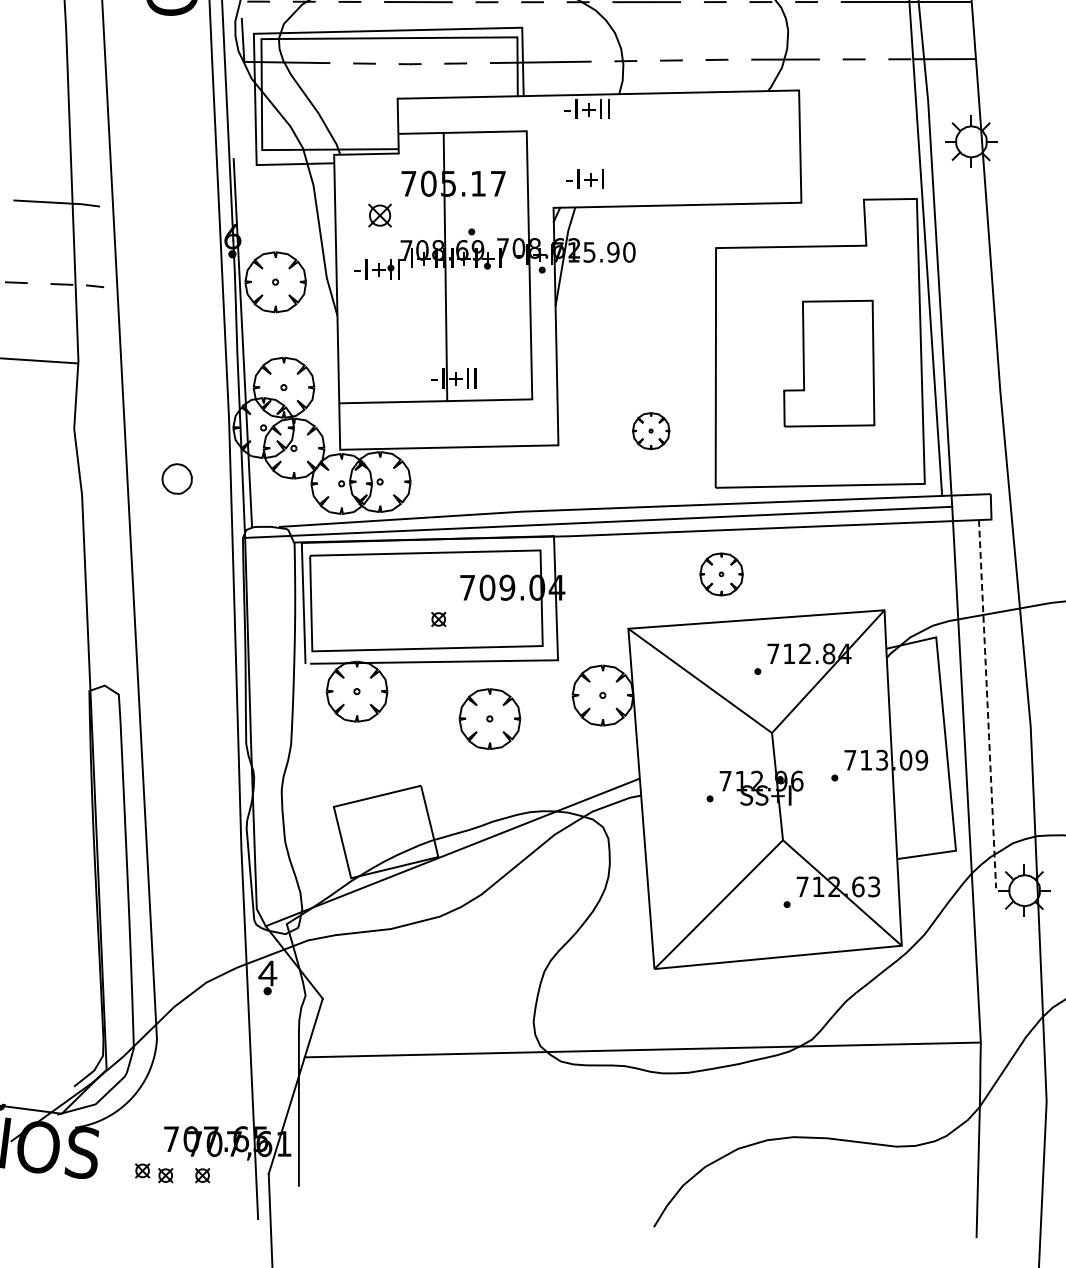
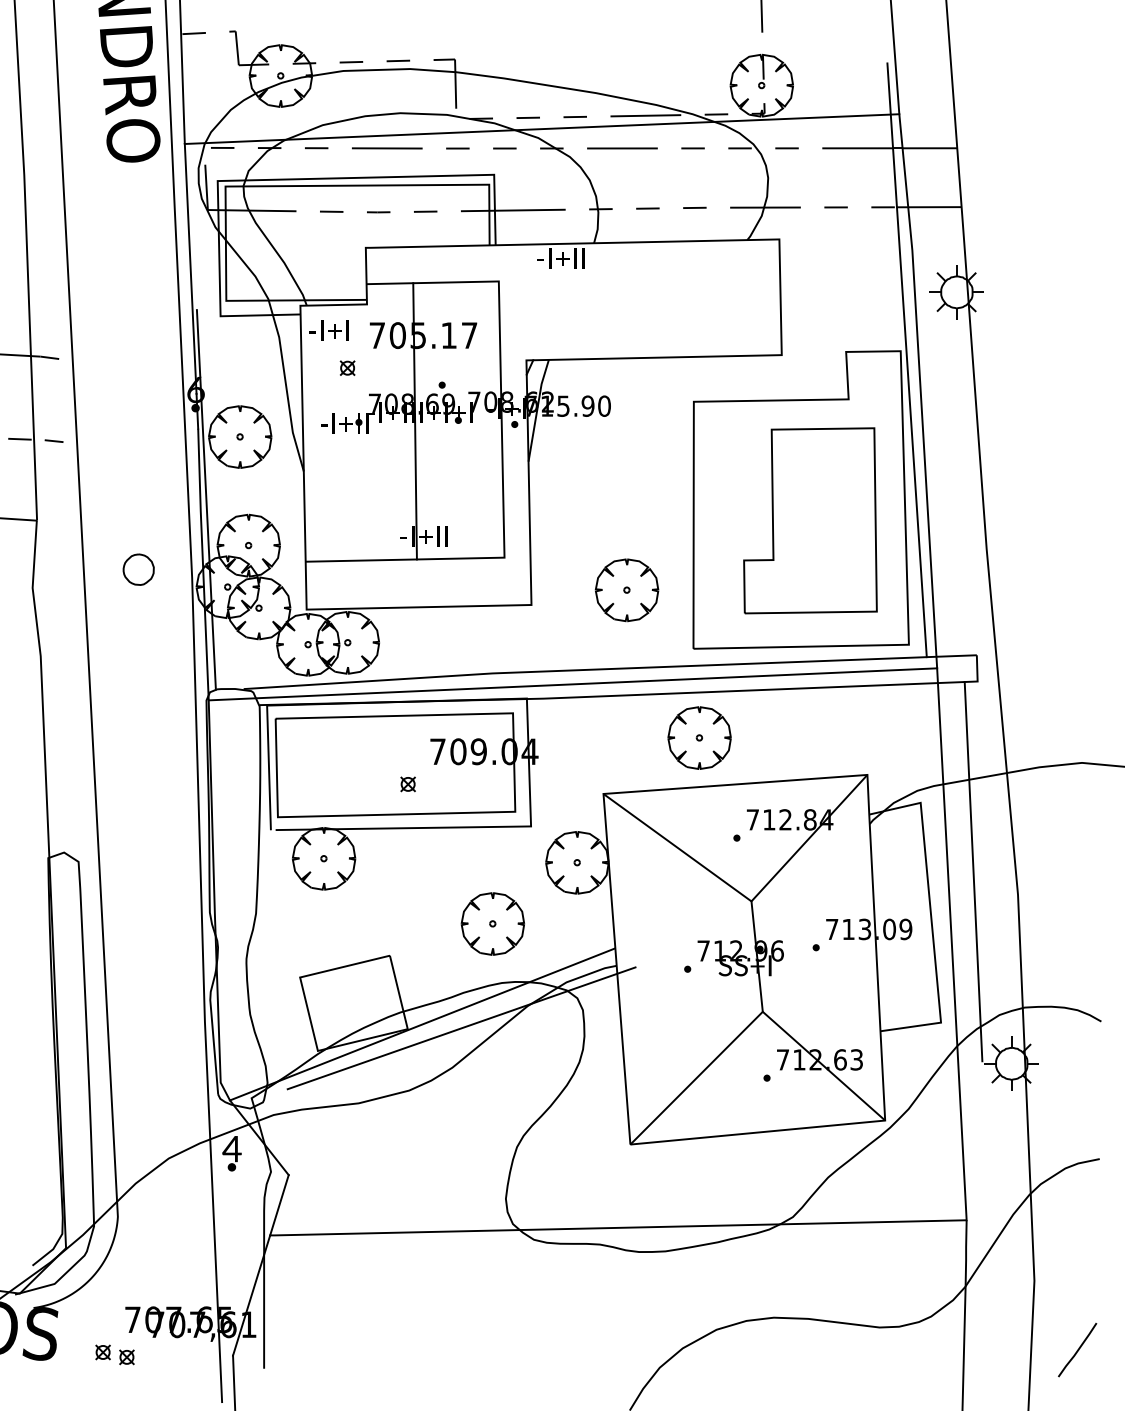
text: (584, 178) -> (328, 330), moved
part: (379, 214) -> (347, 367), size x0.62
part: (829, 363) -> (810, 520), size x1.43
part: (650, 431) -> (626, 590), size x1.67
part: (176, 478) -> (138, 569), moved
part: (721, 573) -> (699, 737), size x1.43
line: (987, 704) -> (973, 871), dashed -> solid
part: (489, 718) -> (492, 923), moved
line: (490, 856) -> (461, 1028), added
part: (202, 1175) -> (164, 1357), removed

